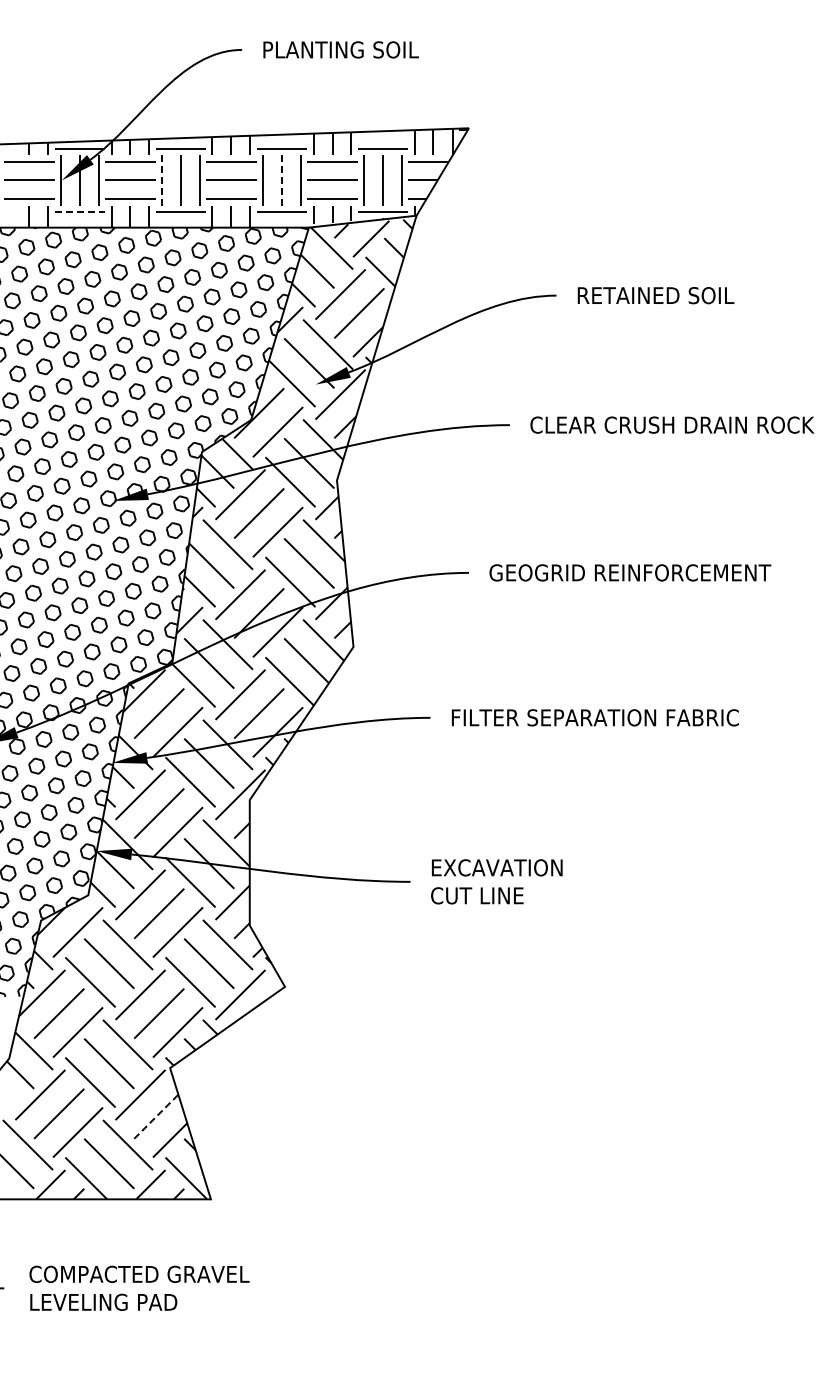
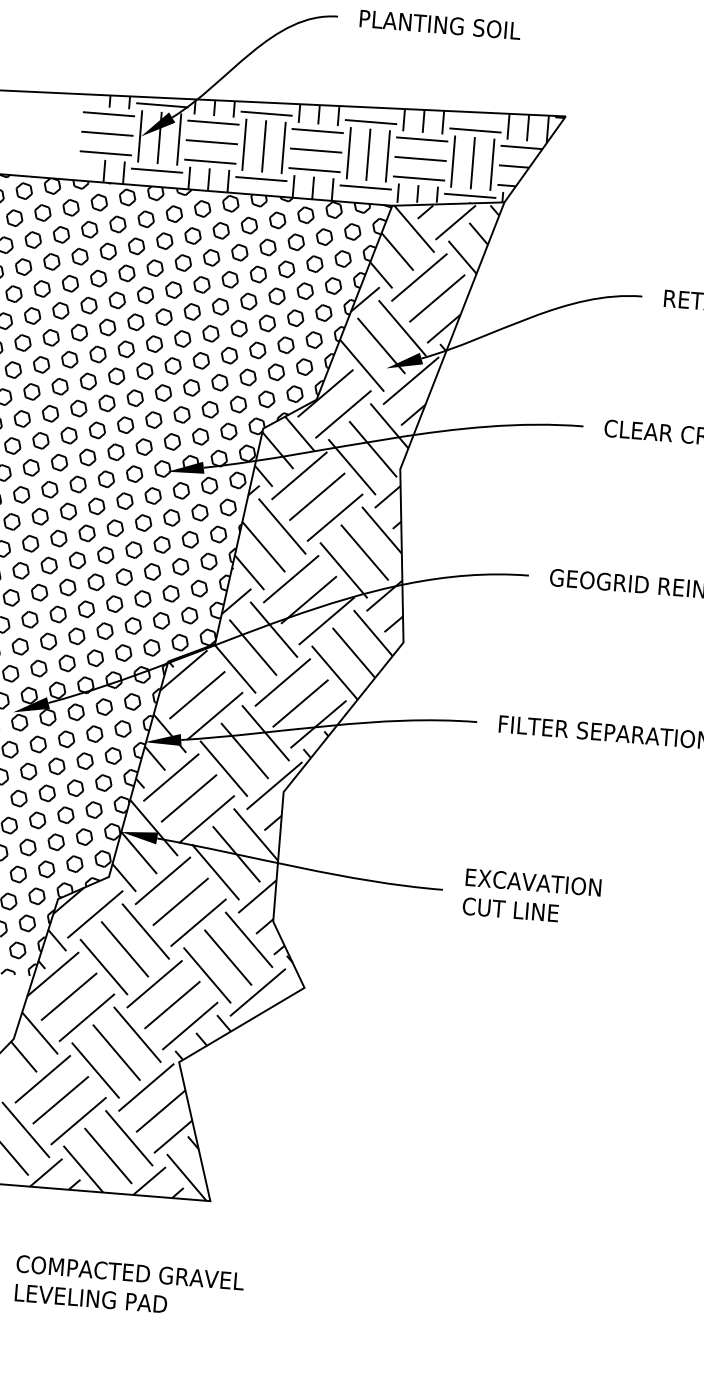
line: (161, 179) -> (244, 143), dashed -> solid
line: (281, 179) -> (367, 153), dashed -> solid
line: (80, 212) -> (157, 171), dashed -> solid
line: (156, 1116) -> (161, 1111), dashed -> solid

